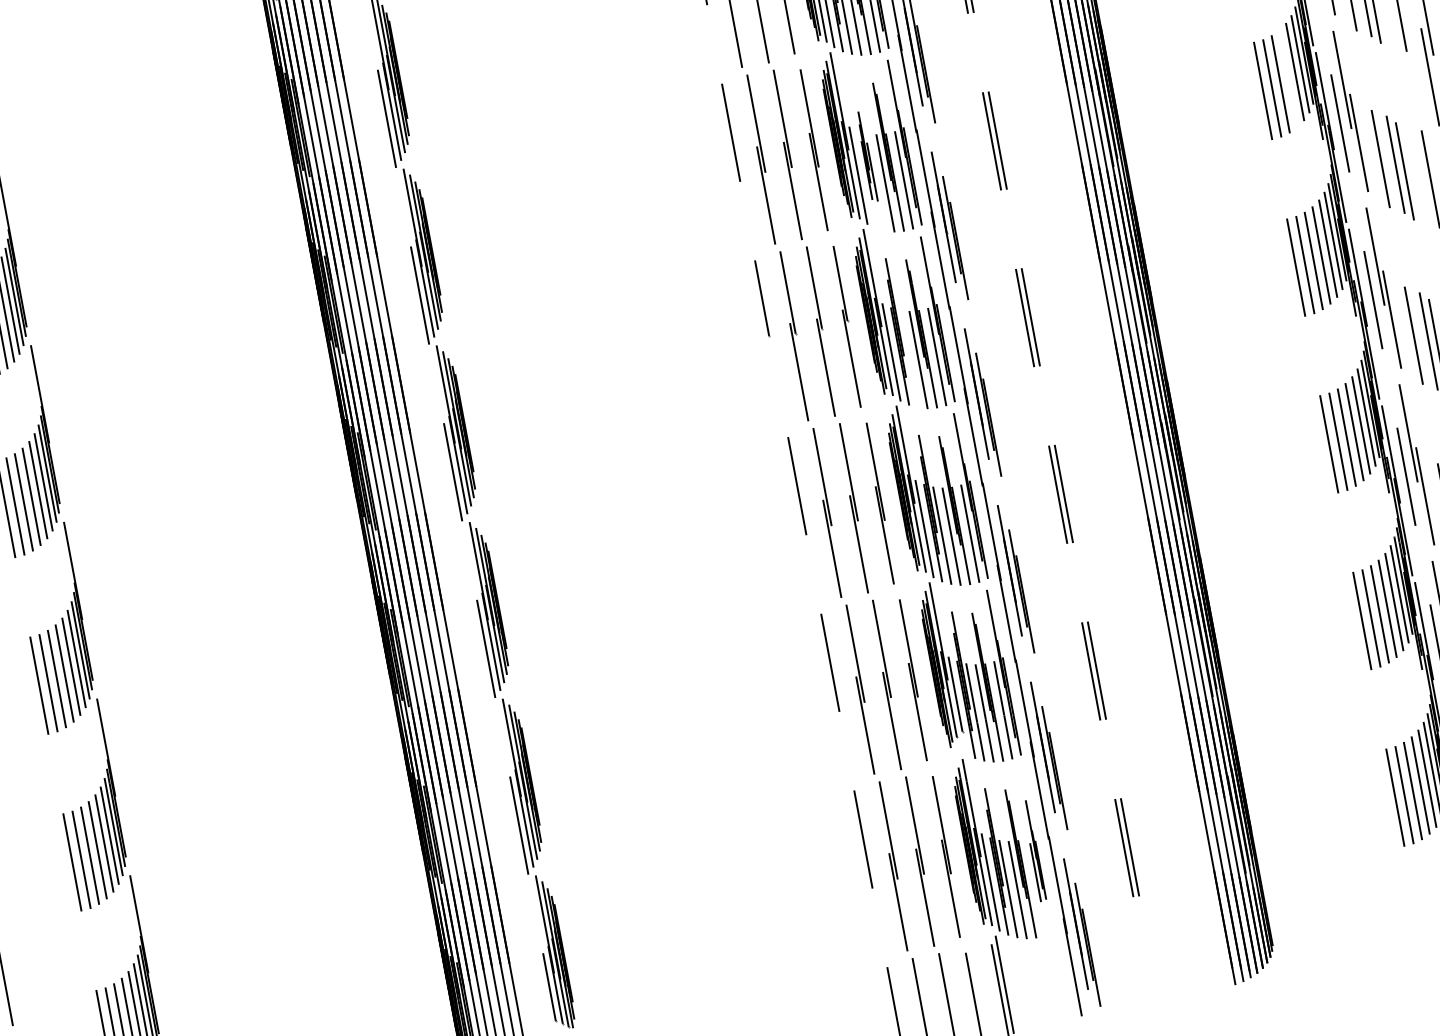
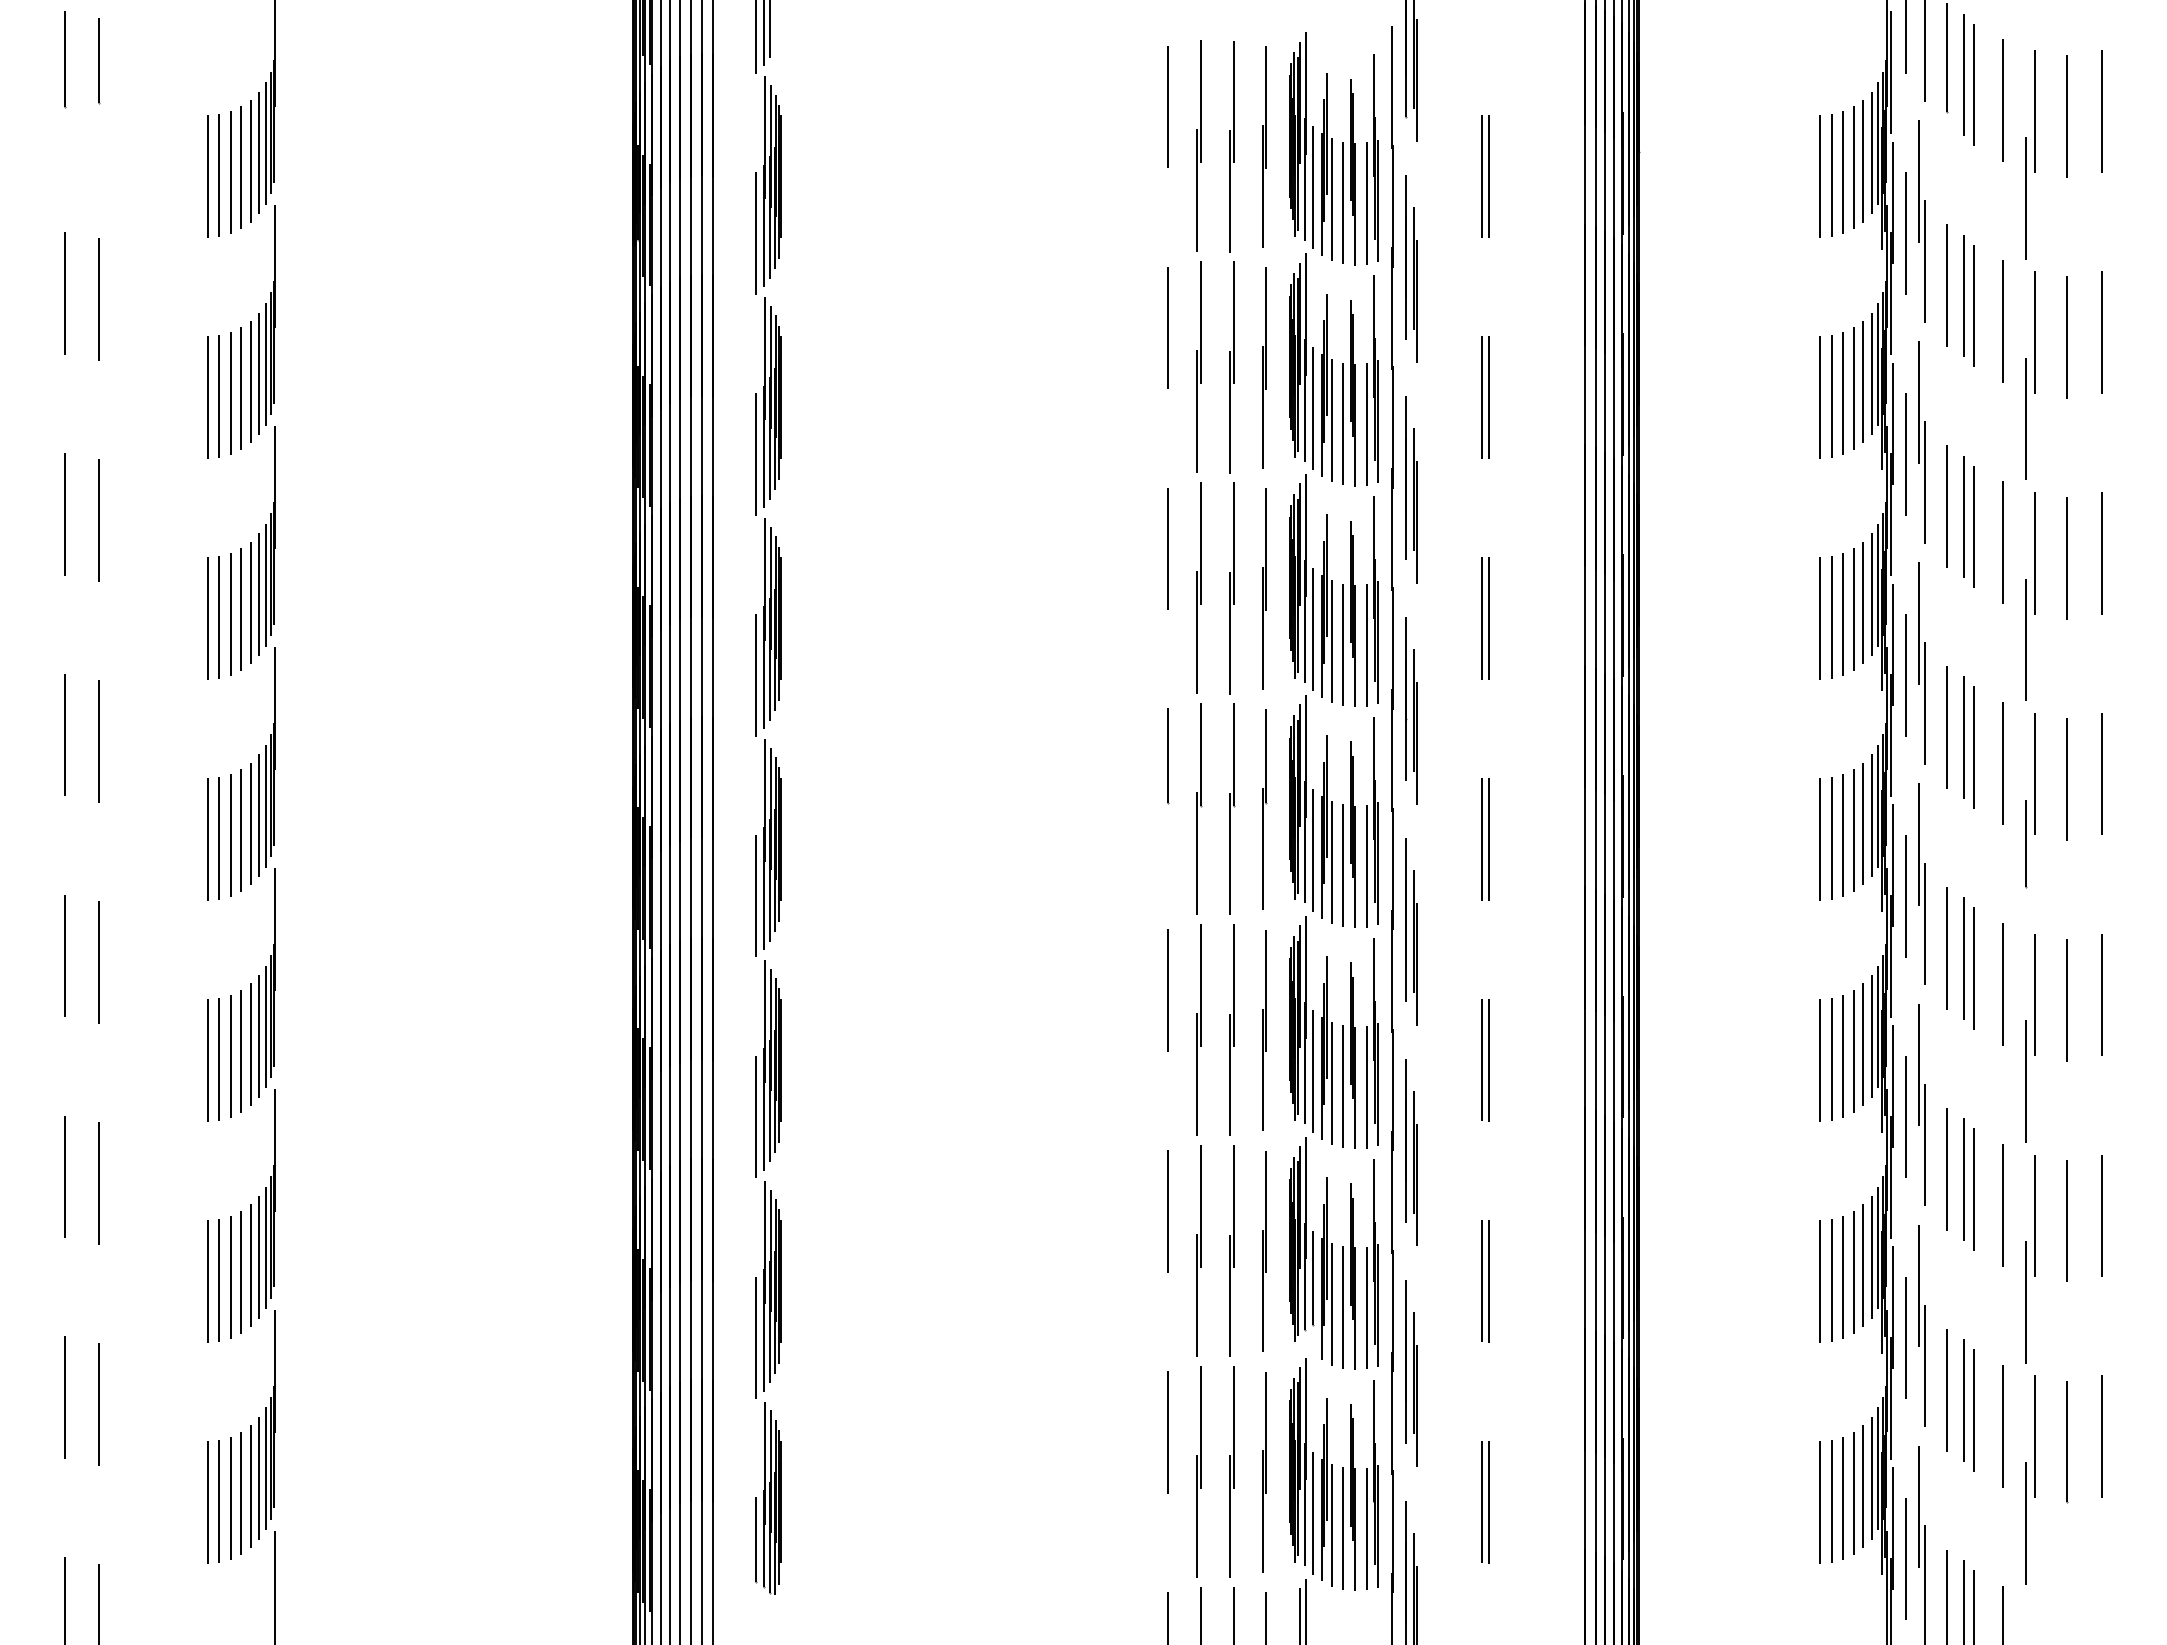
line: (1288, 78) -> (1853, 609), added
part: (866, 156) -> (1326, 608), size x1.67
line: (909, 359) -> (1332, 862), added
part: (1034, 850) -> (1372, 1484), size x1.67

